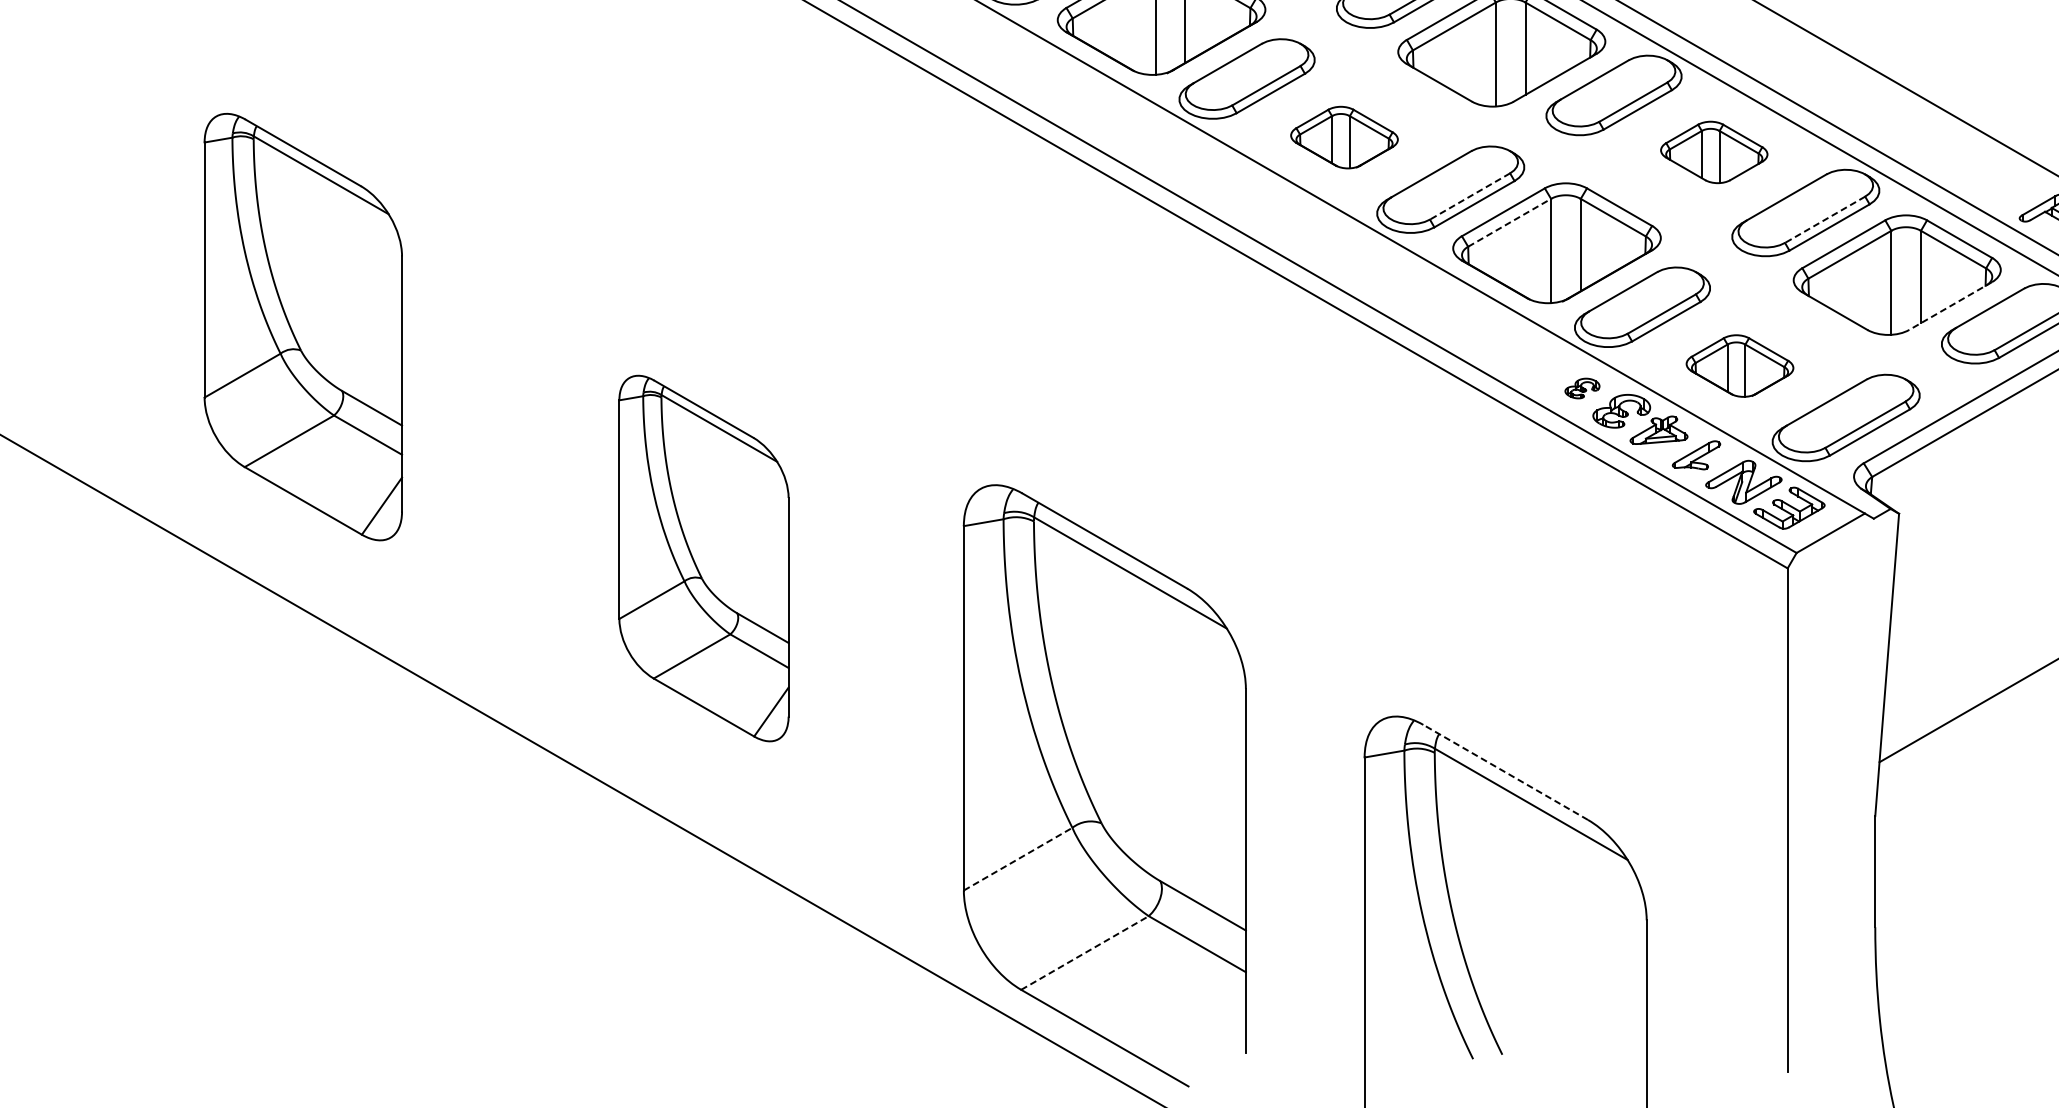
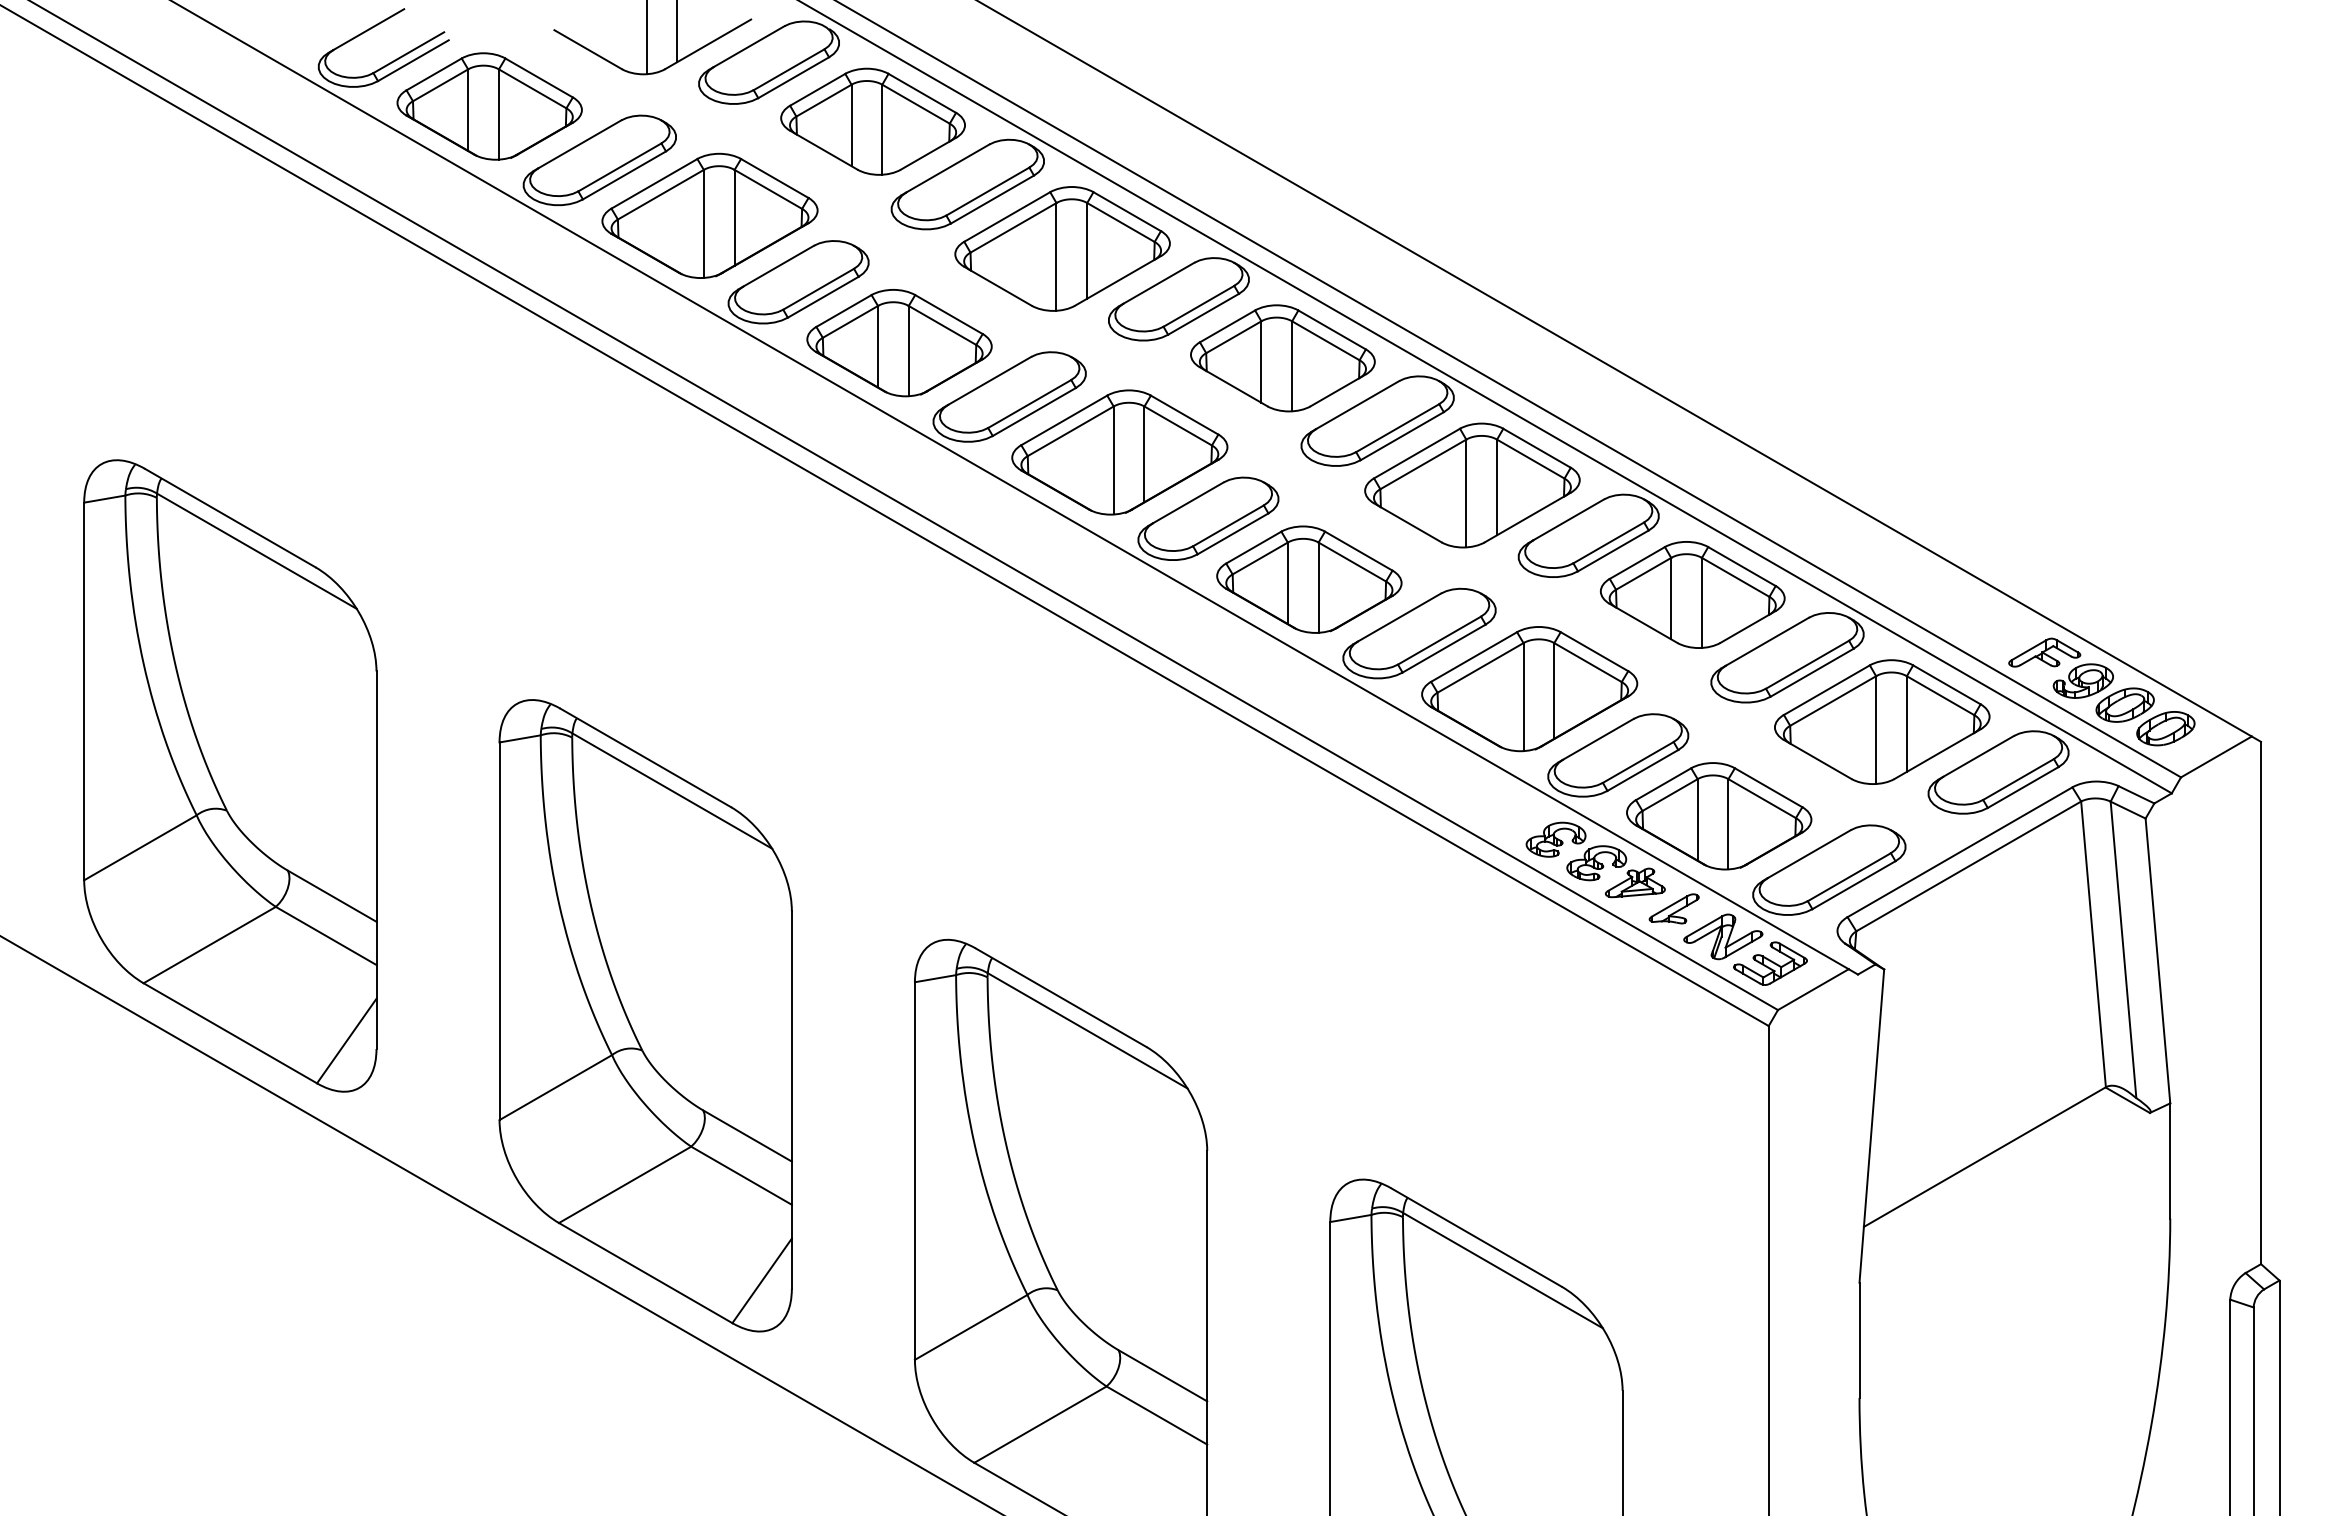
part: (1344, 137) -> (1309, 579), size x1.67
part: (1714, 151) -> (1692, 594), size x1.67
line: (1470, 196) -> (1439, 640), dashed -> solid
line: (1825, 219) -> (1807, 664), dashed -> solid
line: (1509, 222) -> (1480, 667), dashed -> solid
line: (1950, 306) -> (1937, 754), dashed -> solid
part: (303, 326) -> (230, 775), size x1.43
part: (1740, 366) -> (1719, 816), size x1.67
part: (1581, 388) -> (1555, 839), size x1.67
part: (703, 558) -> (645, 1015), size x1.67
line: (1505, 772) -> (1476, 1237), dashed -> solid
line: (1018, 859) -> (971, 1327), dashed -> solid
line: (1085, 952) -> (1040, 1424), dashed -> solid

